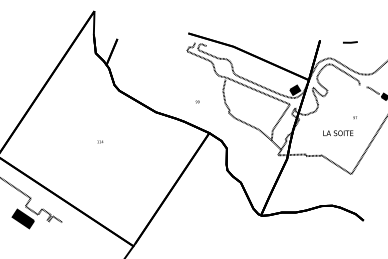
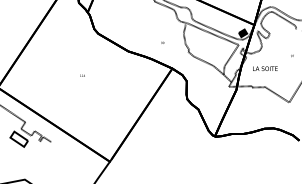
text: (338, 133) -> (265, 68), moved
fill: (23, 218) -> (19, 138), removed

